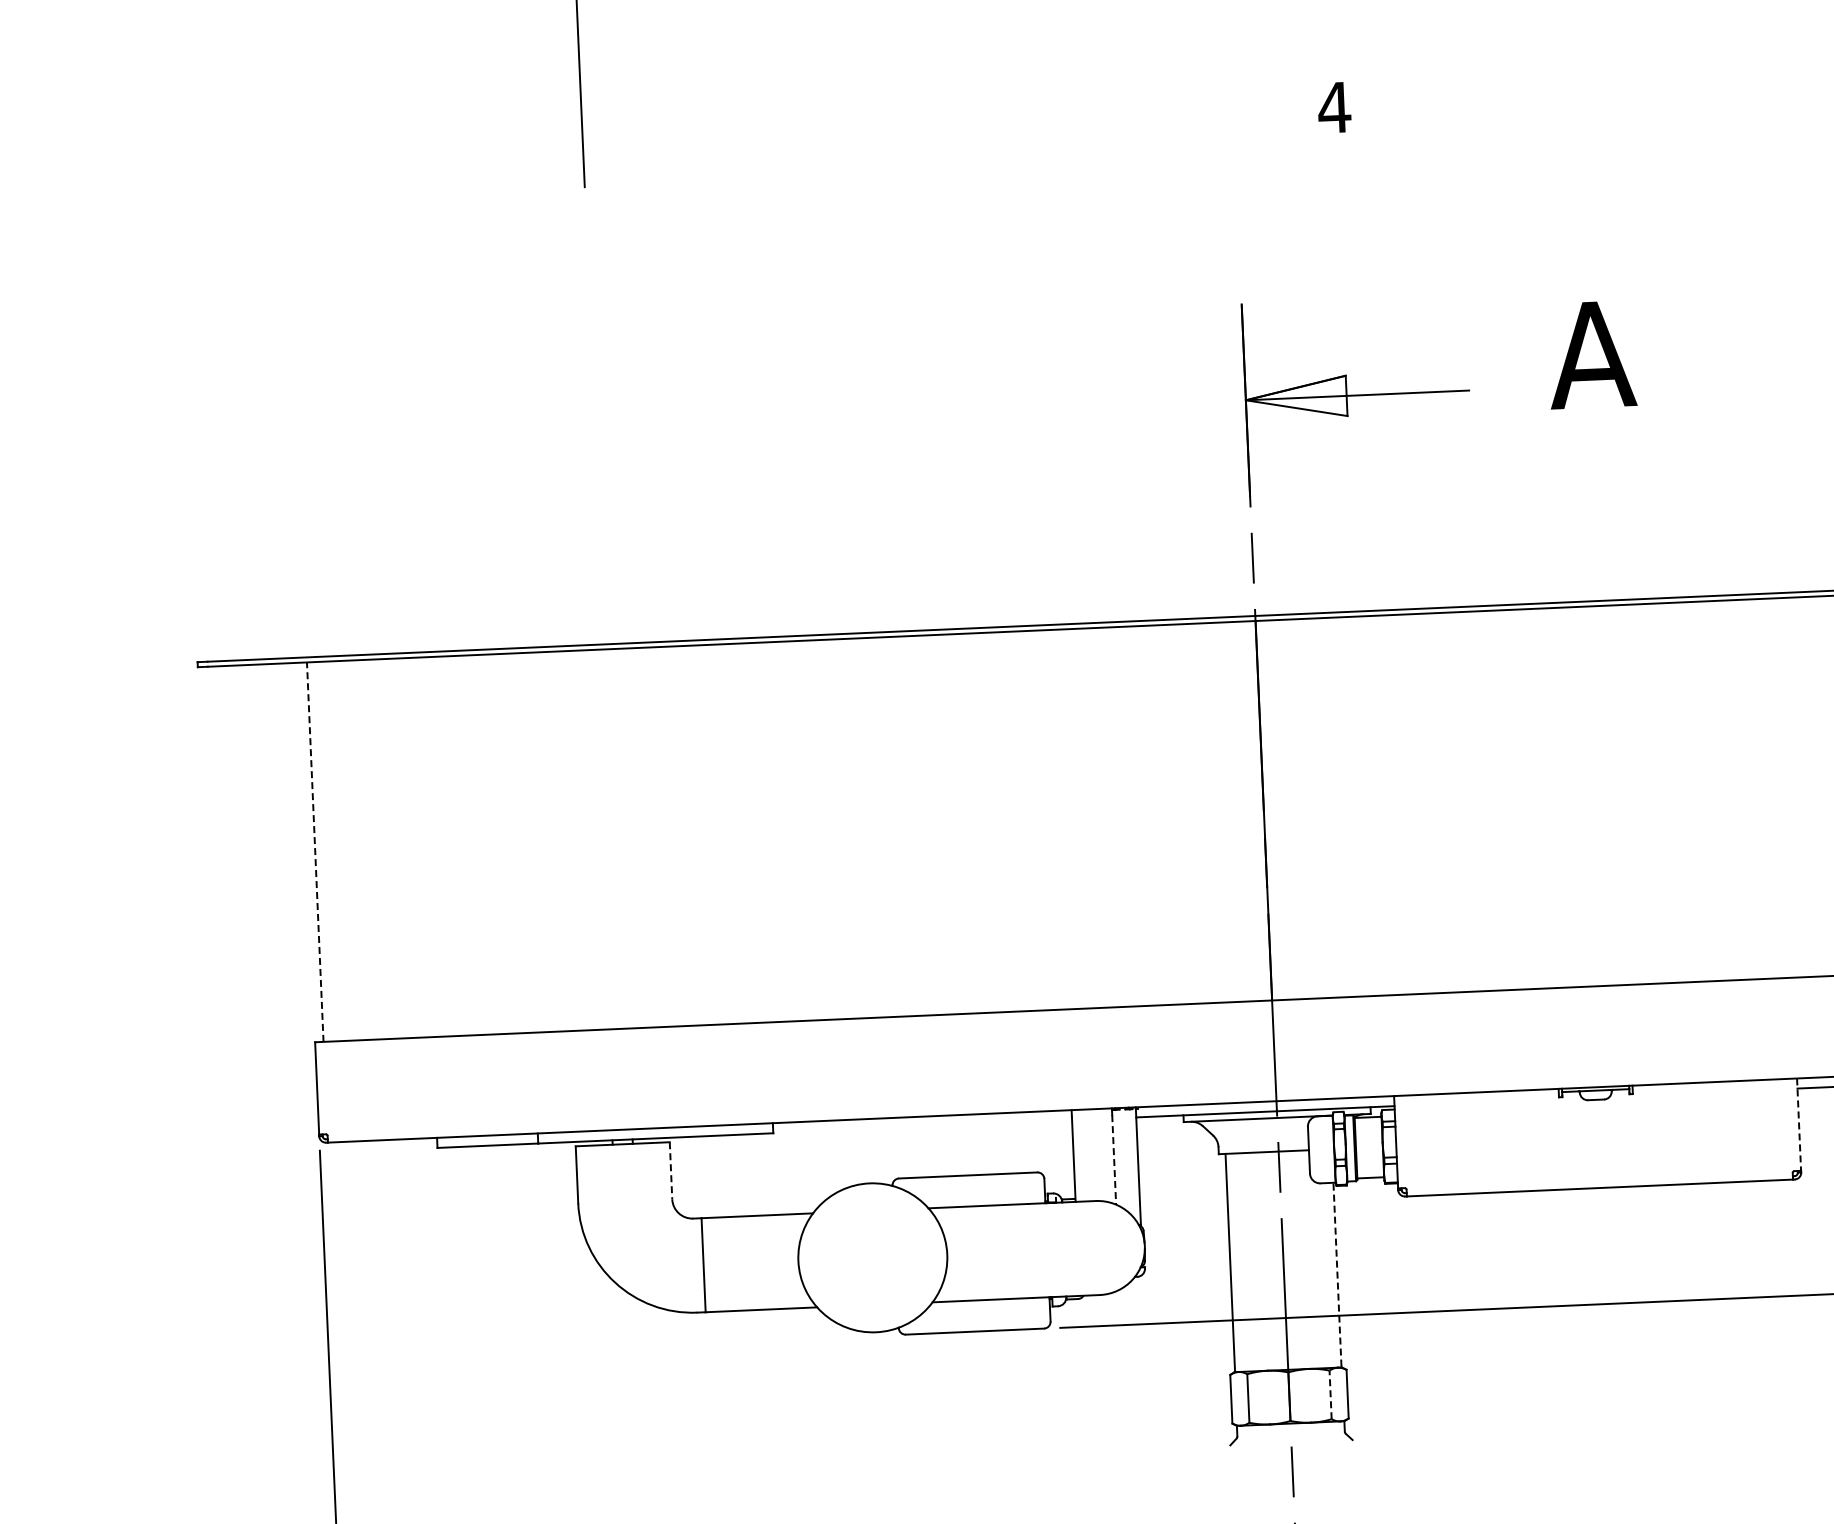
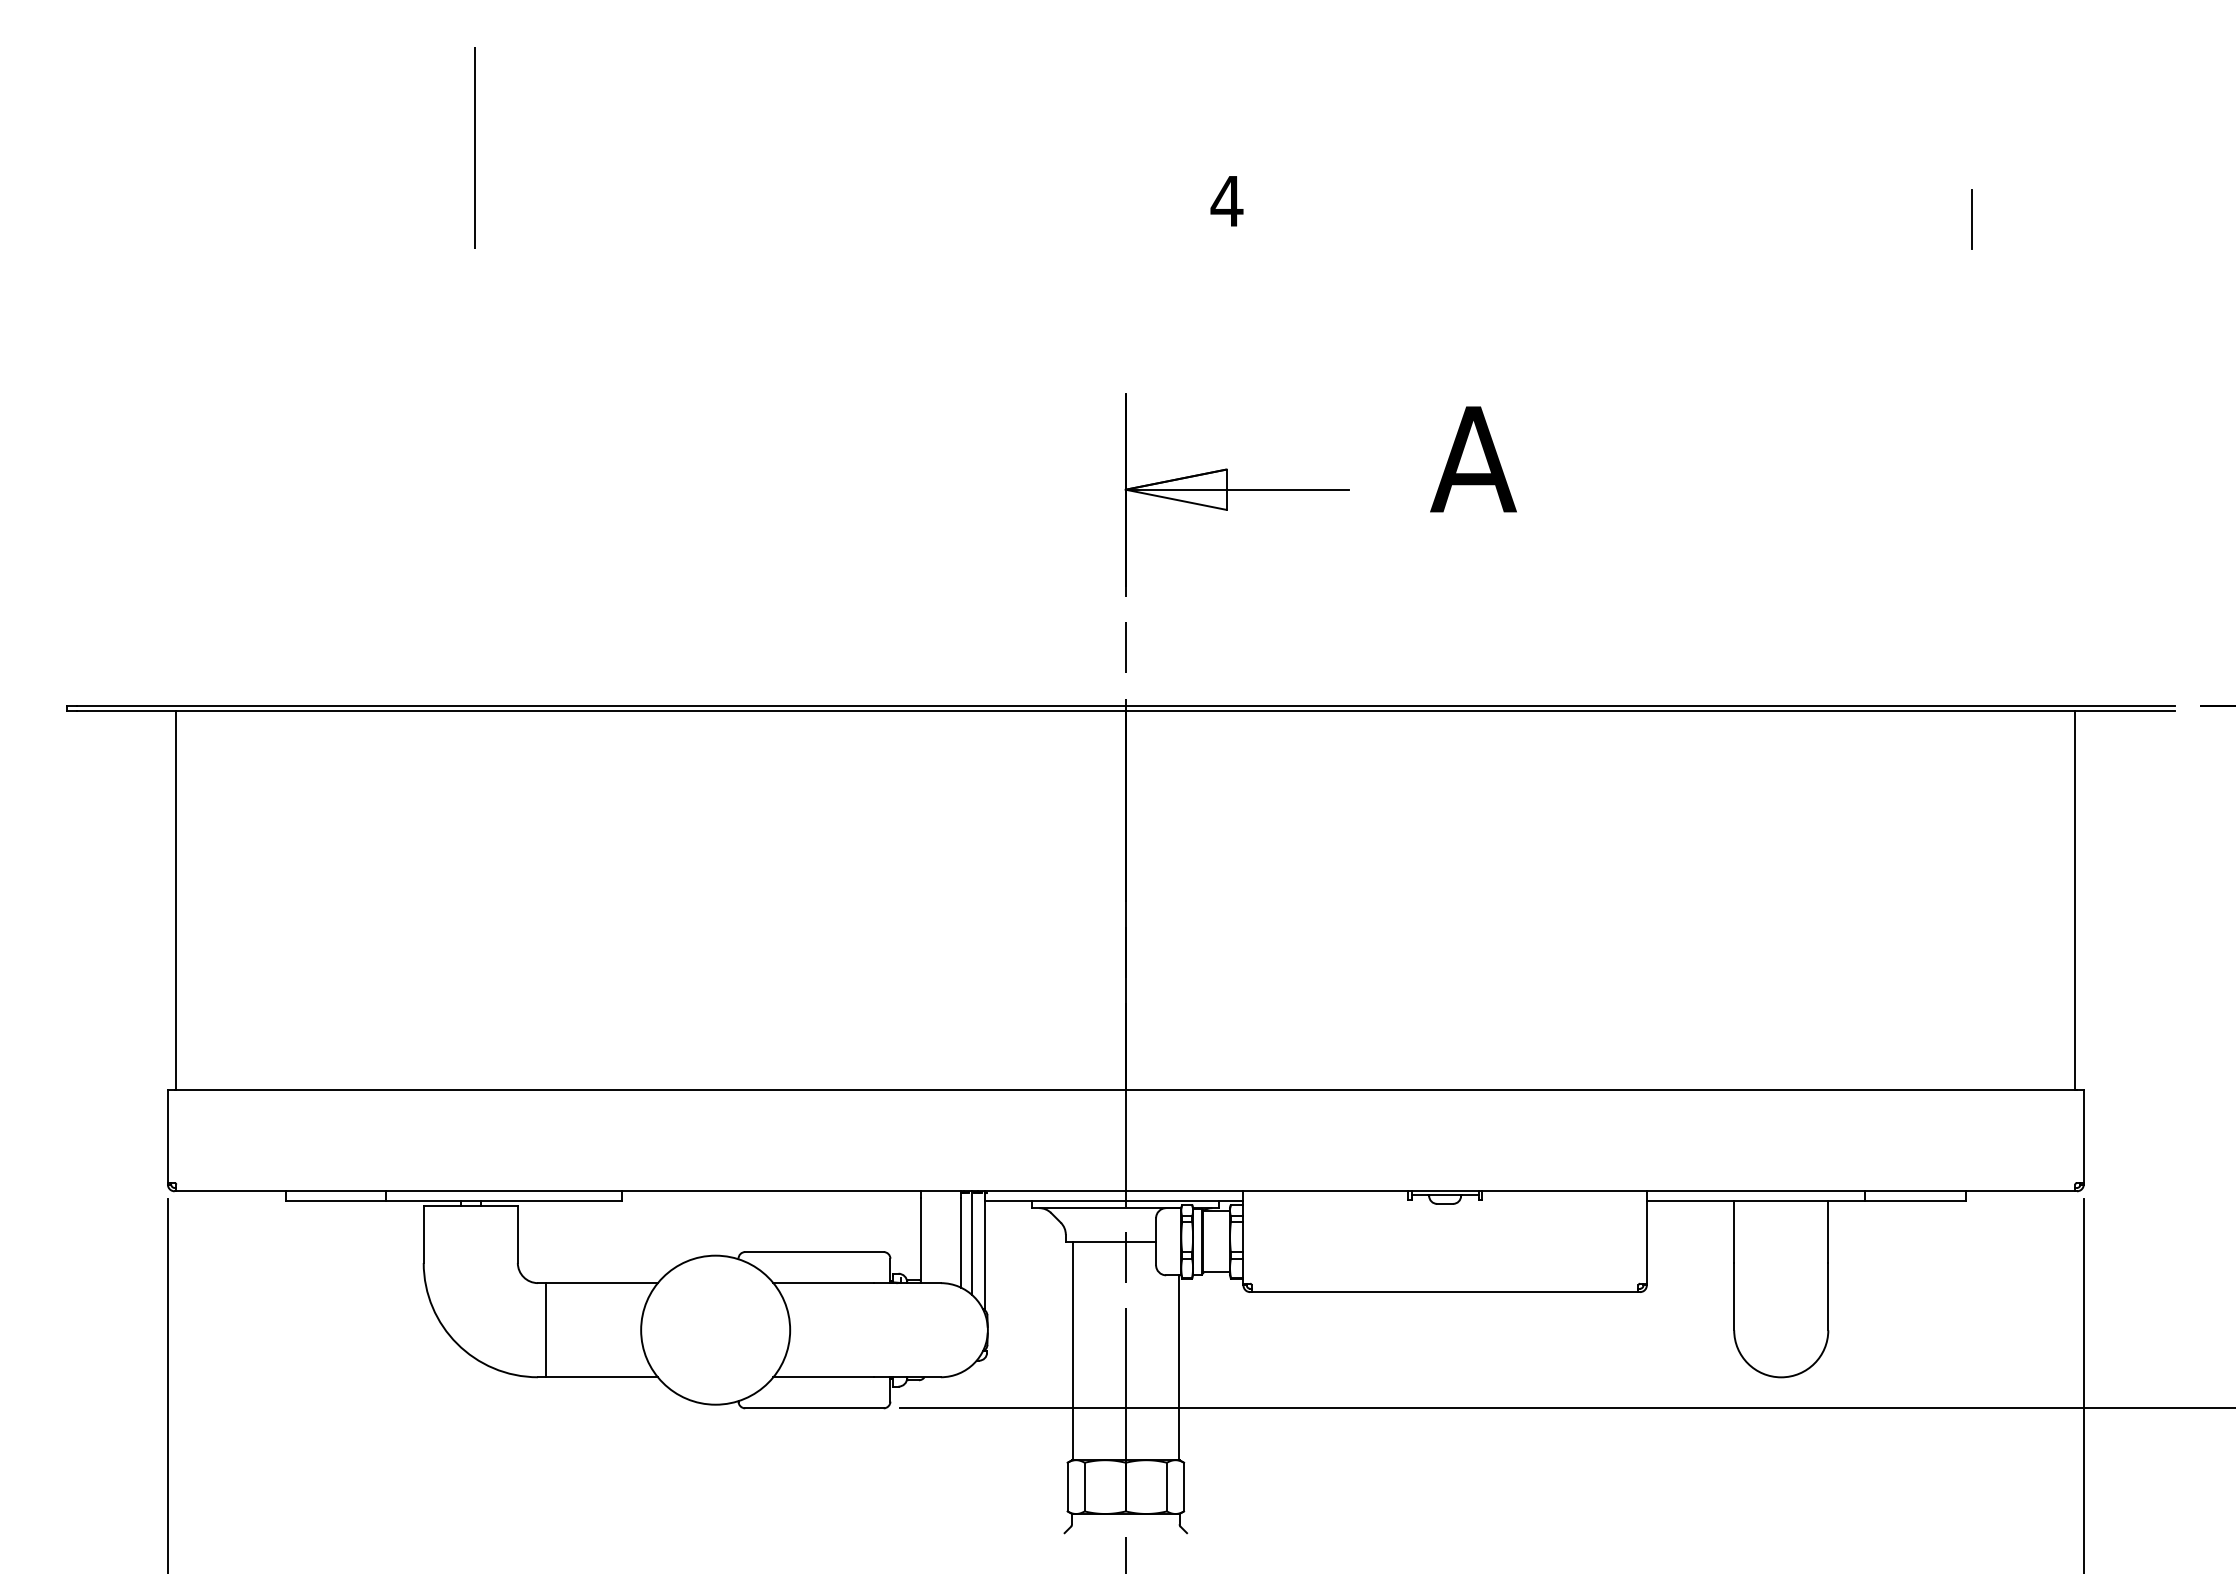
line: (315, 852) -> (176, 900), dashed -> solid
line: (1798, 1125) -> (1646, 1238), dashed -> solid
line: (1114, 1159) -> (961, 1242), dashed -> solid
line: (1124, 1159) -> (971, 1242), added
line: (670, 1170) -> (517, 1234), dashed -> solid
line: (1337, 1274) -> (1179, 1367), dashed -> solid
line: (1331, 1394) -> (1167, 1486), dashed -> solid

